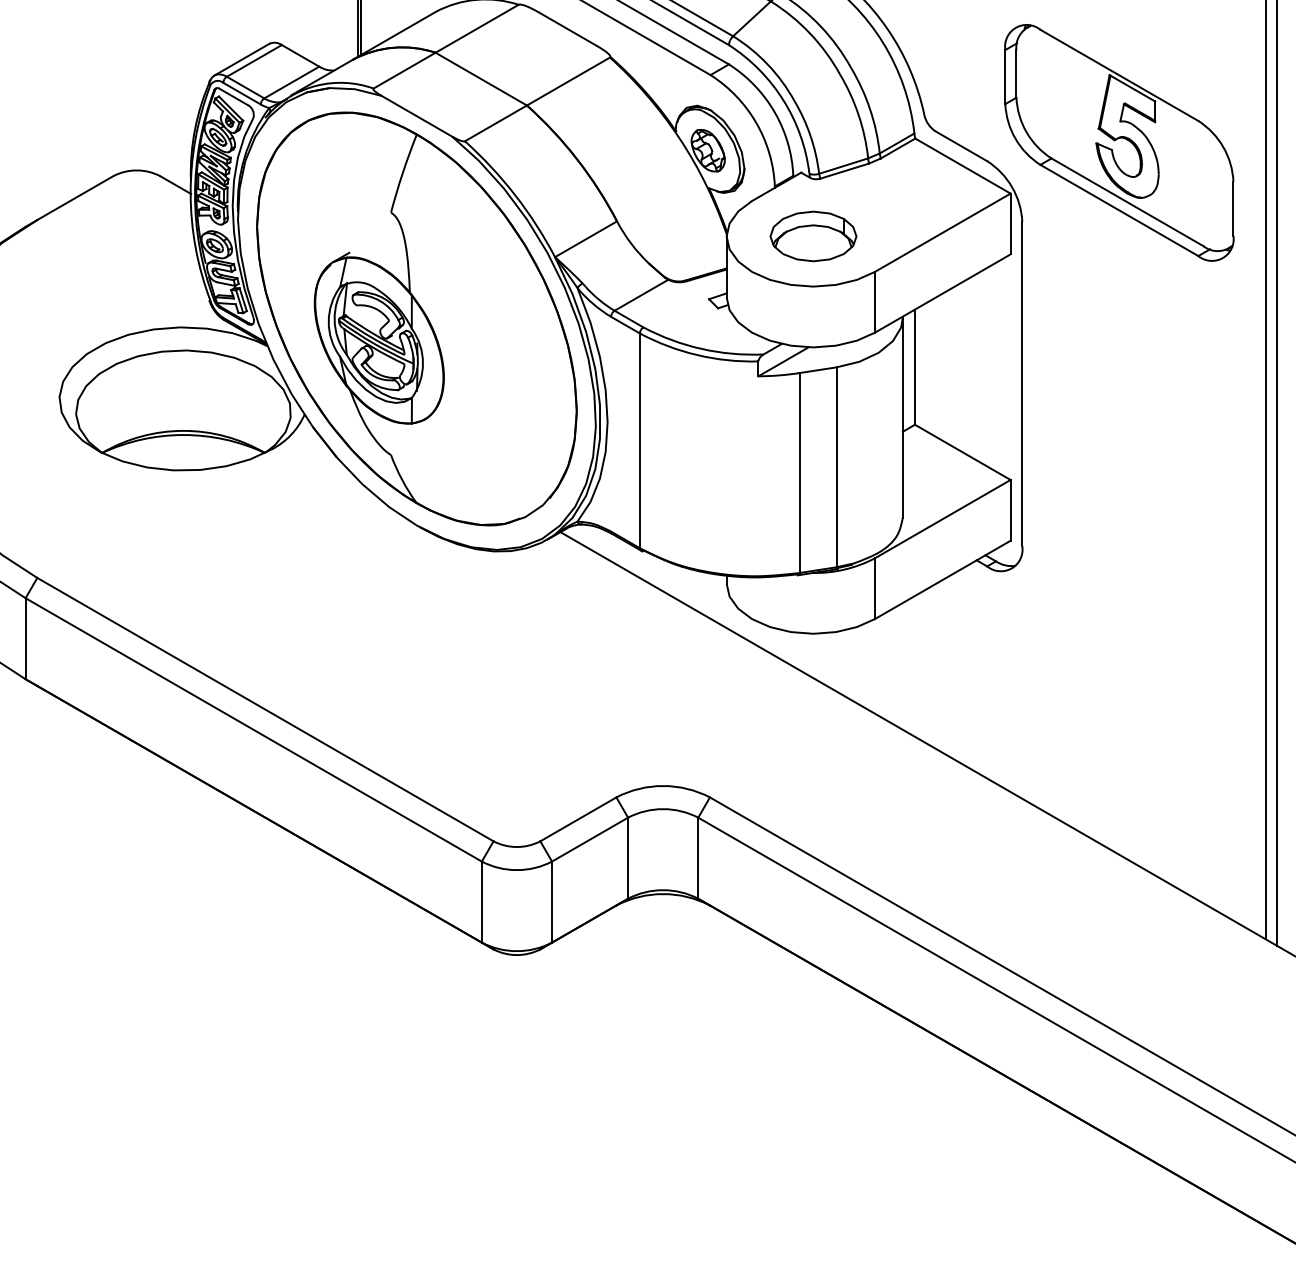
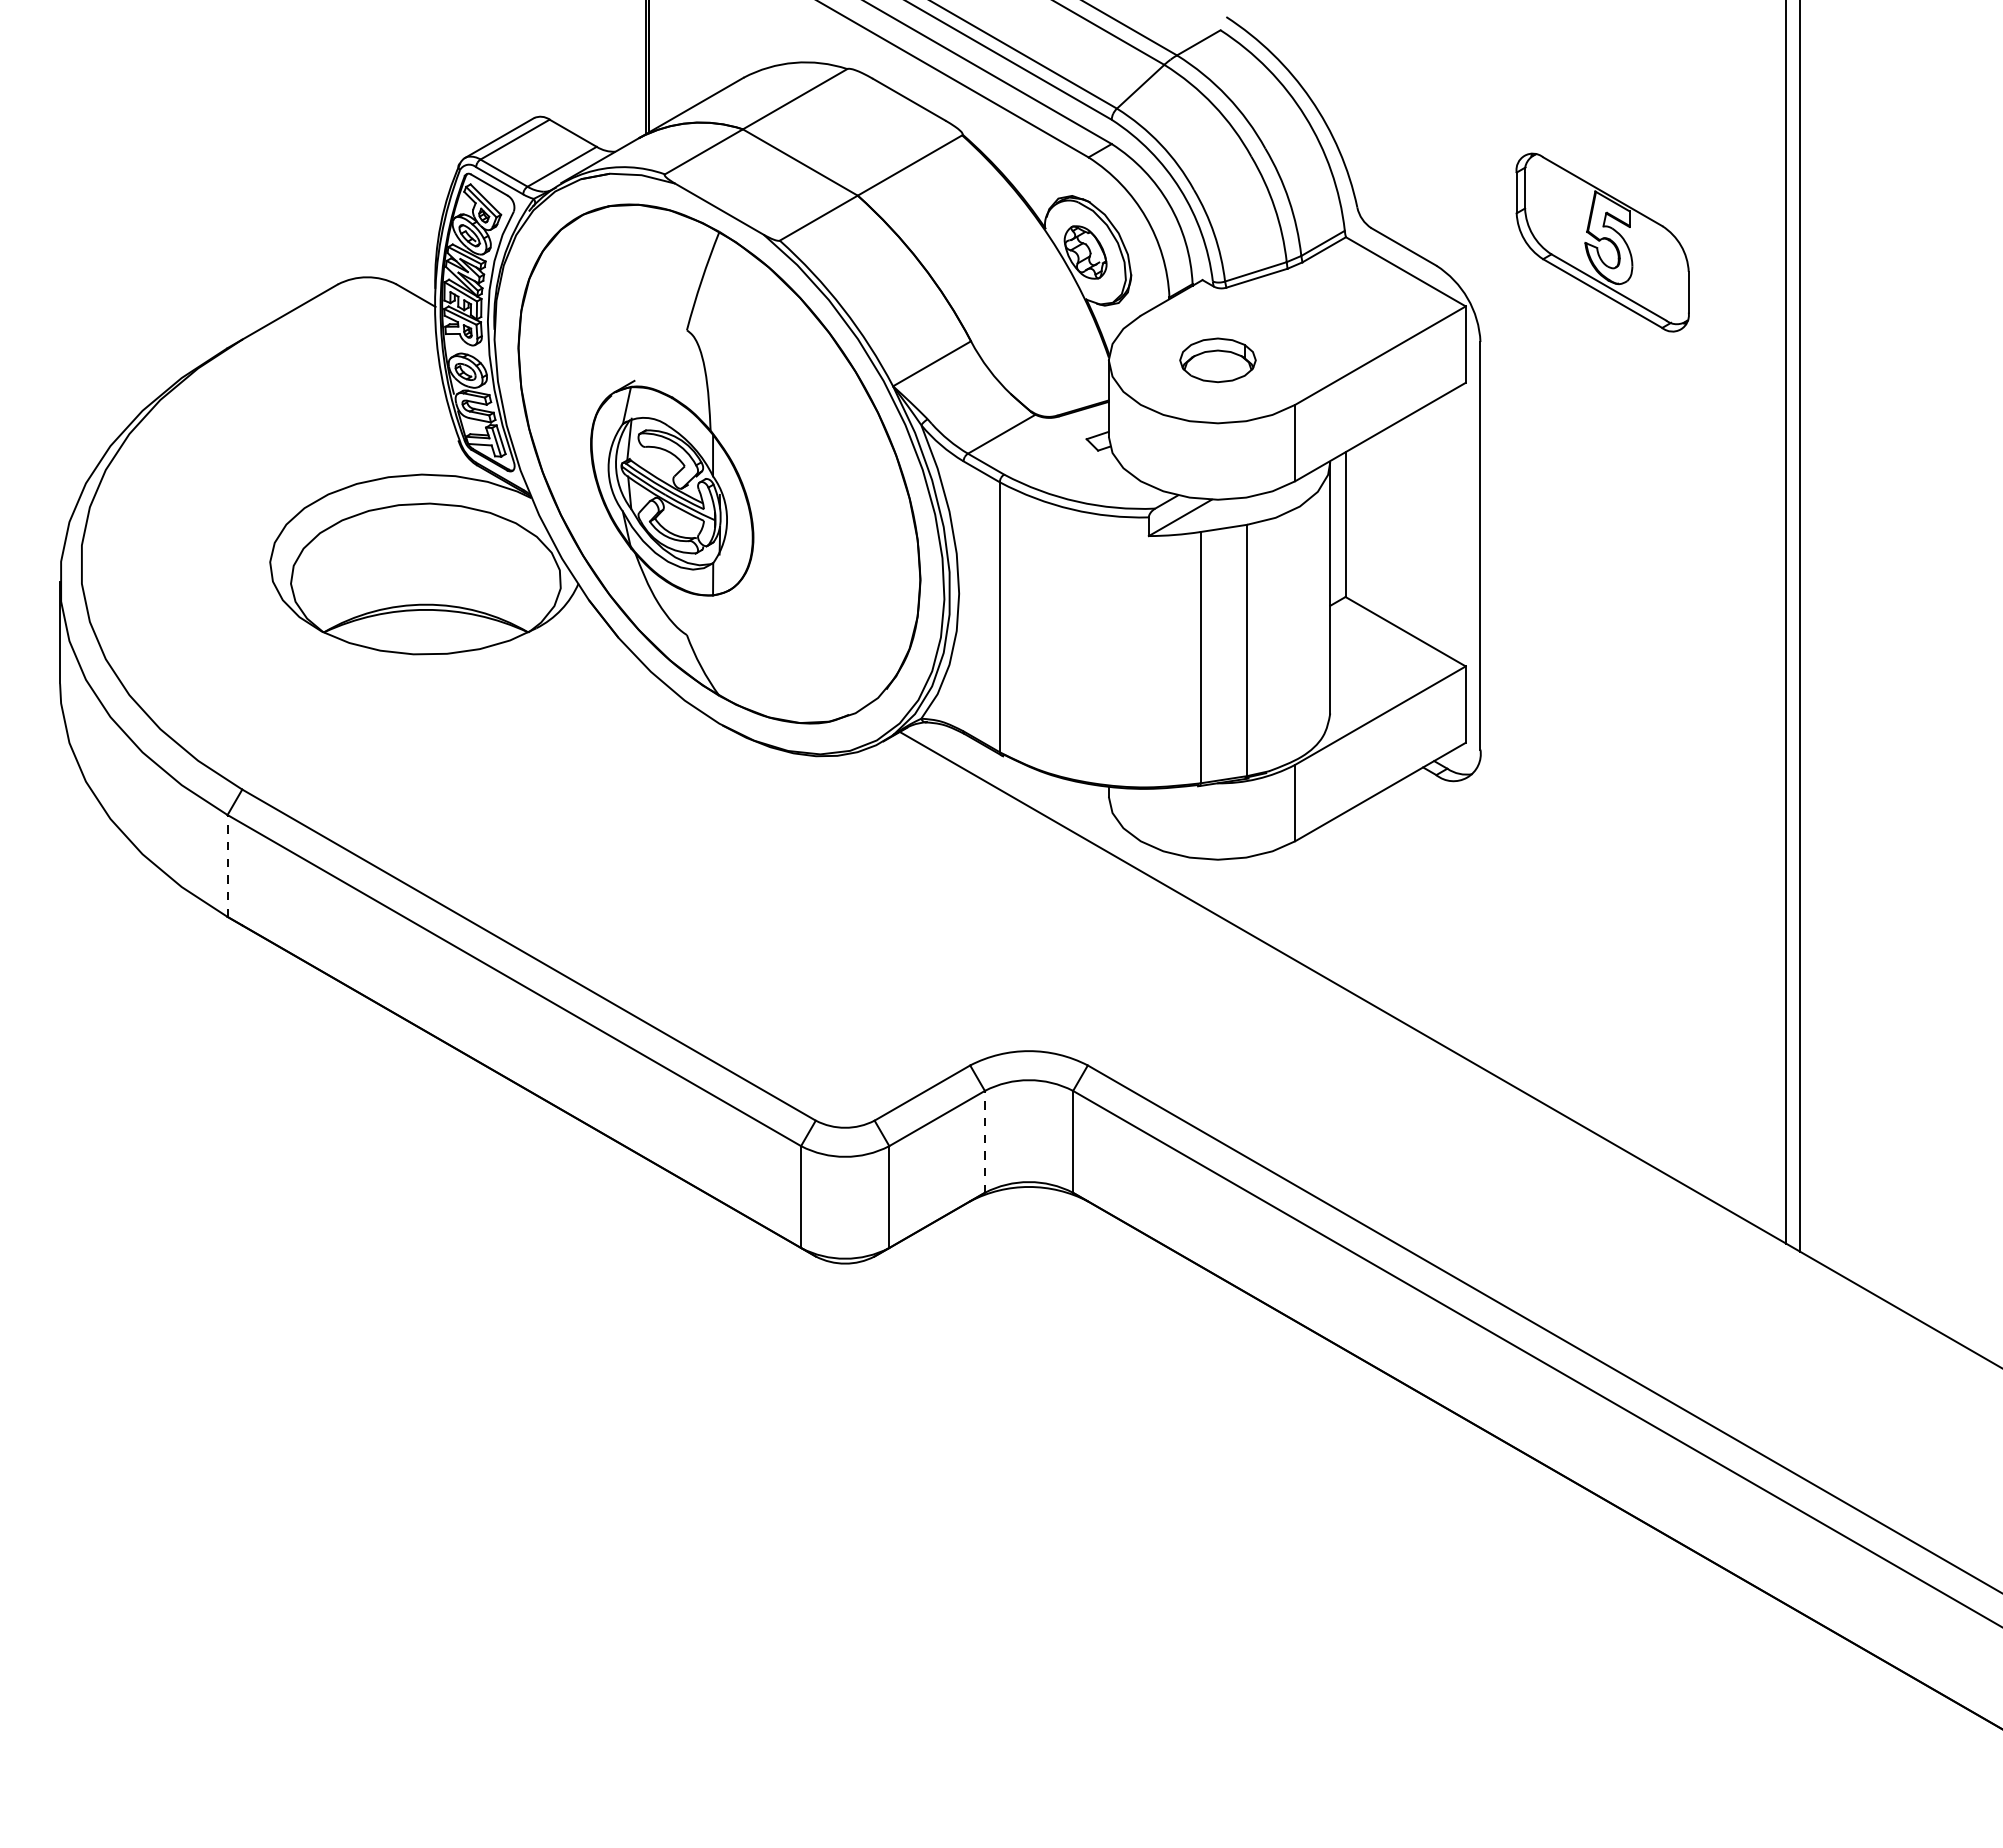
part: (1119, 142) -> (1602, 242), size x0.6
part: (813, 236) -> (1217, 360), size x0.7
line: (25, 638) -> (227, 865), solid -> dashed
line: (627, 857) -> (984, 1141), solid -> dashed

